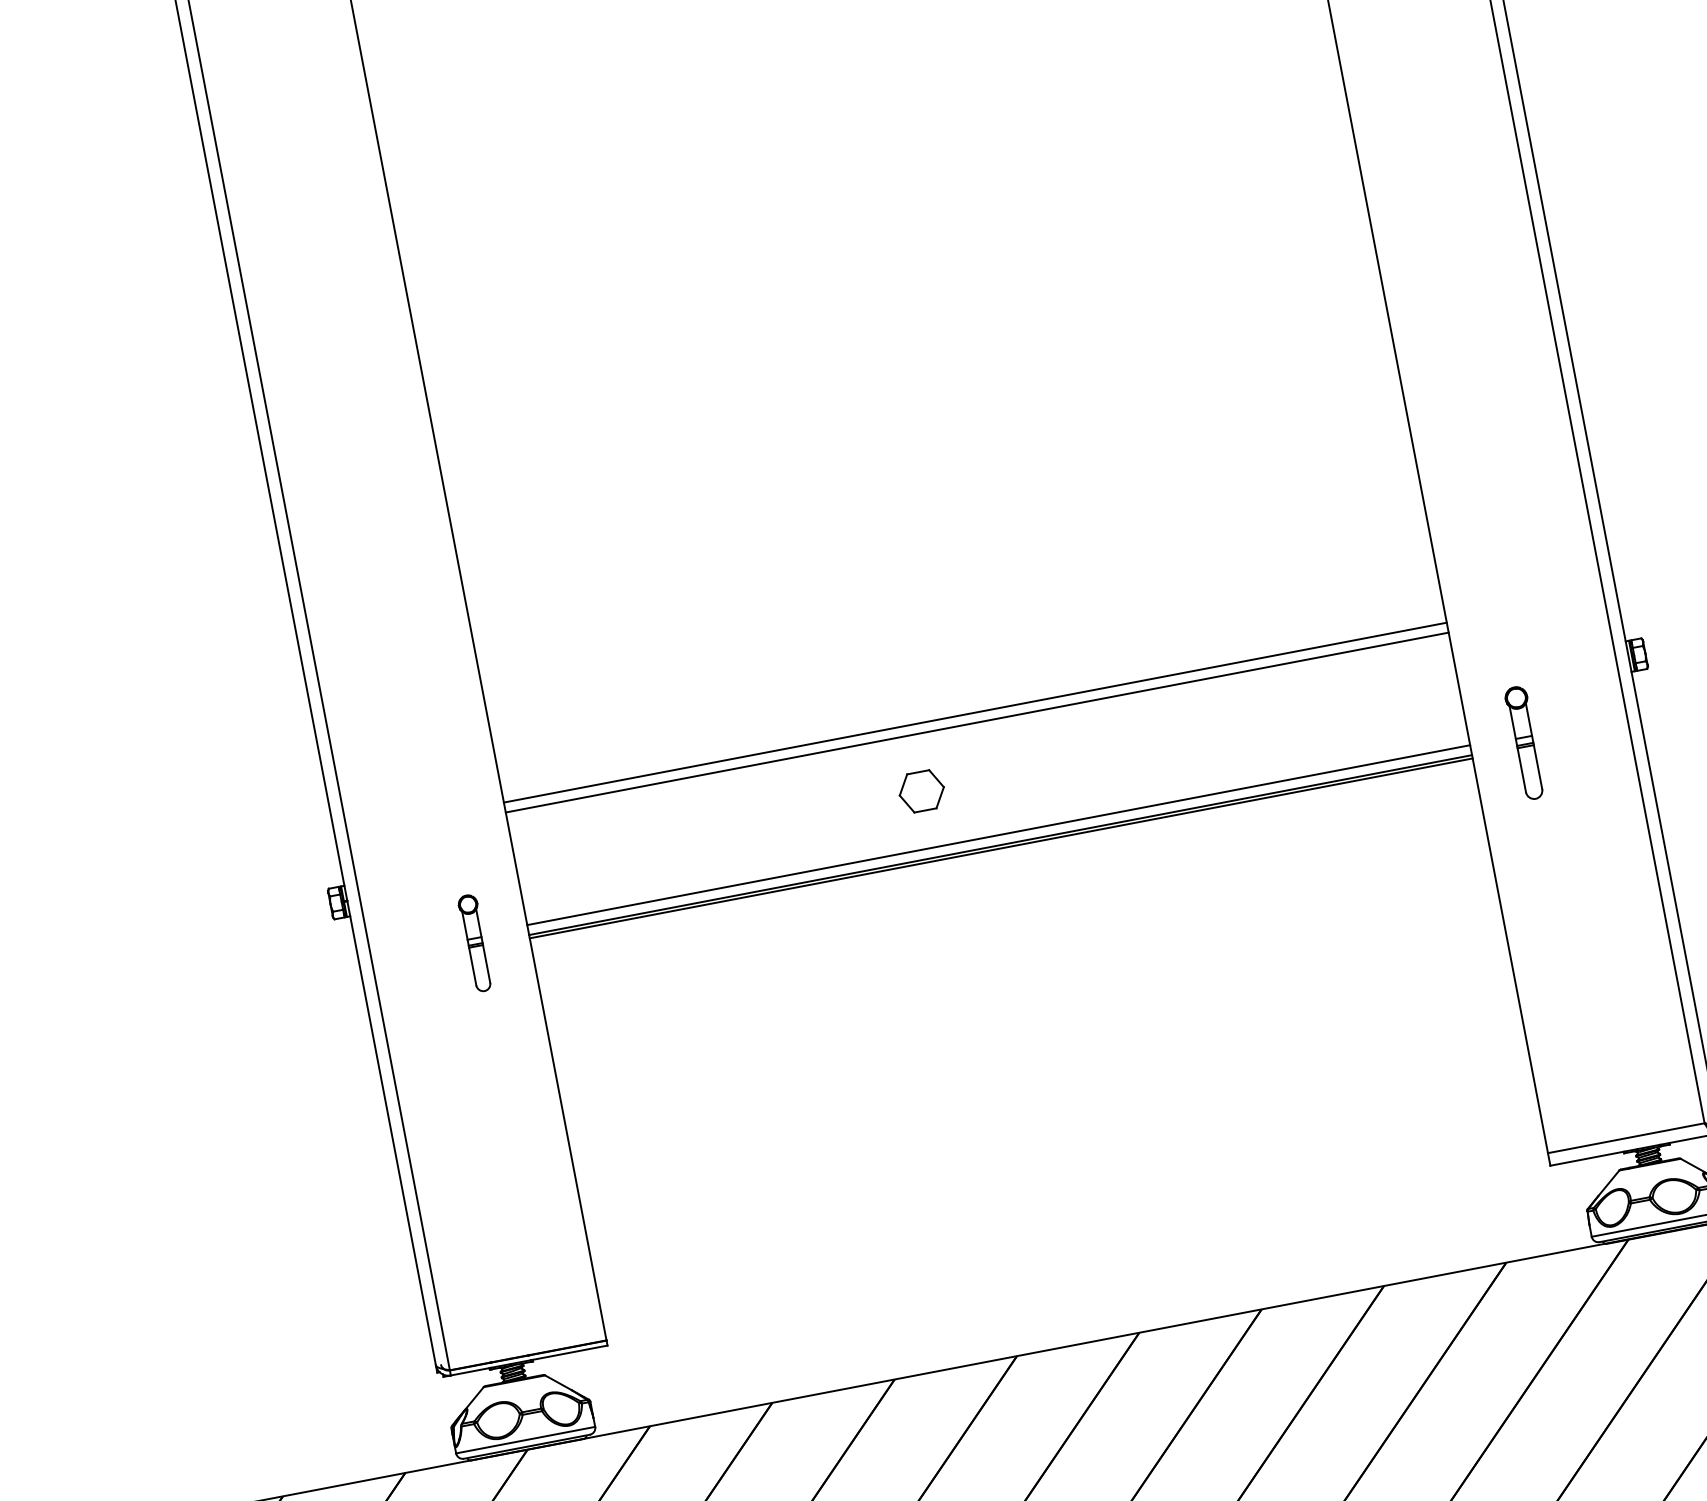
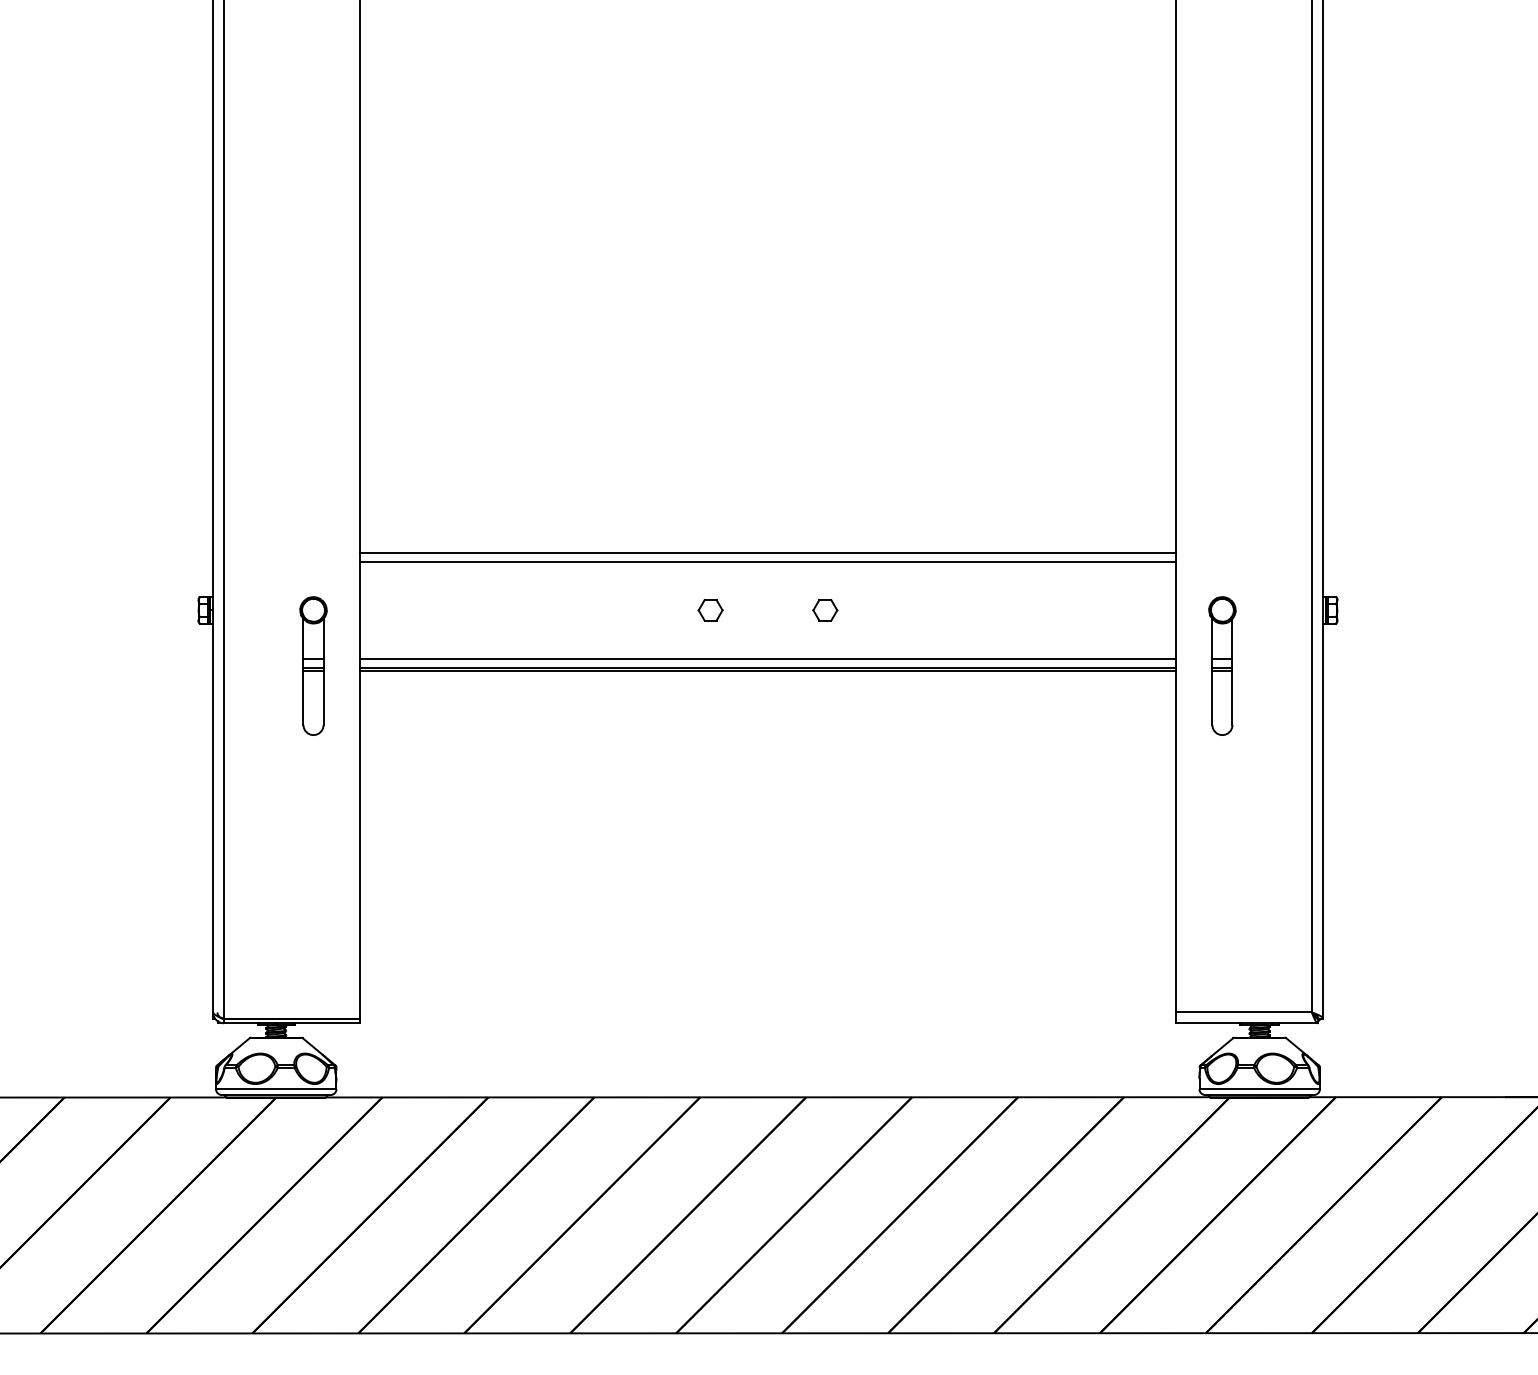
part: (1524, 742) -> (1222, 665), size x1.43
part: (1054, 766) -> (825, 610), added
part: (921, 791) -> (710, 610), size x0.62
part: (475, 942) -> (313, 665), size x1.67

